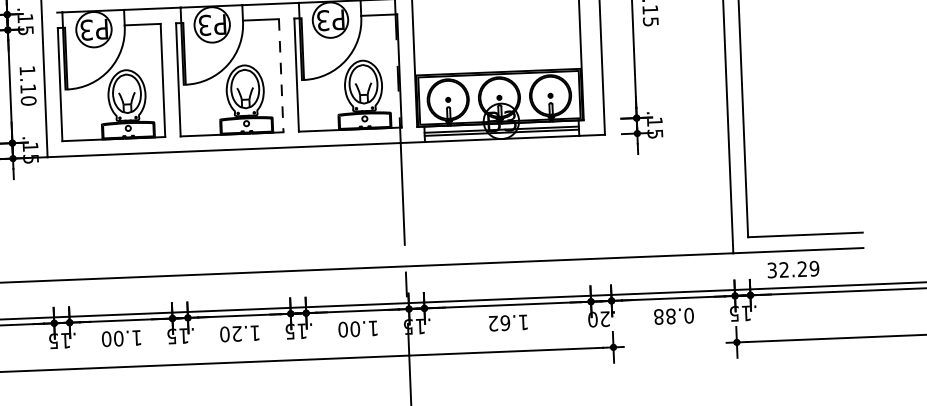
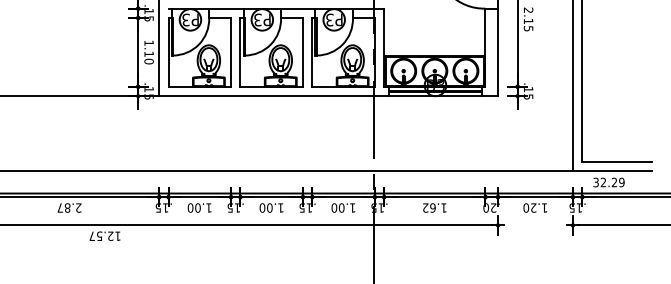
line: (280, 75) -> (302, 52), dashed -> solid
text: (674, 315) -> (535, 207), 0.88 -> 1.20
text: (236, 333) -> (269, 207), 1.20 -> 1.00

